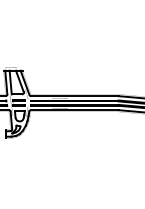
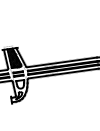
hatch: (16, 82) -> (14, 57), added

